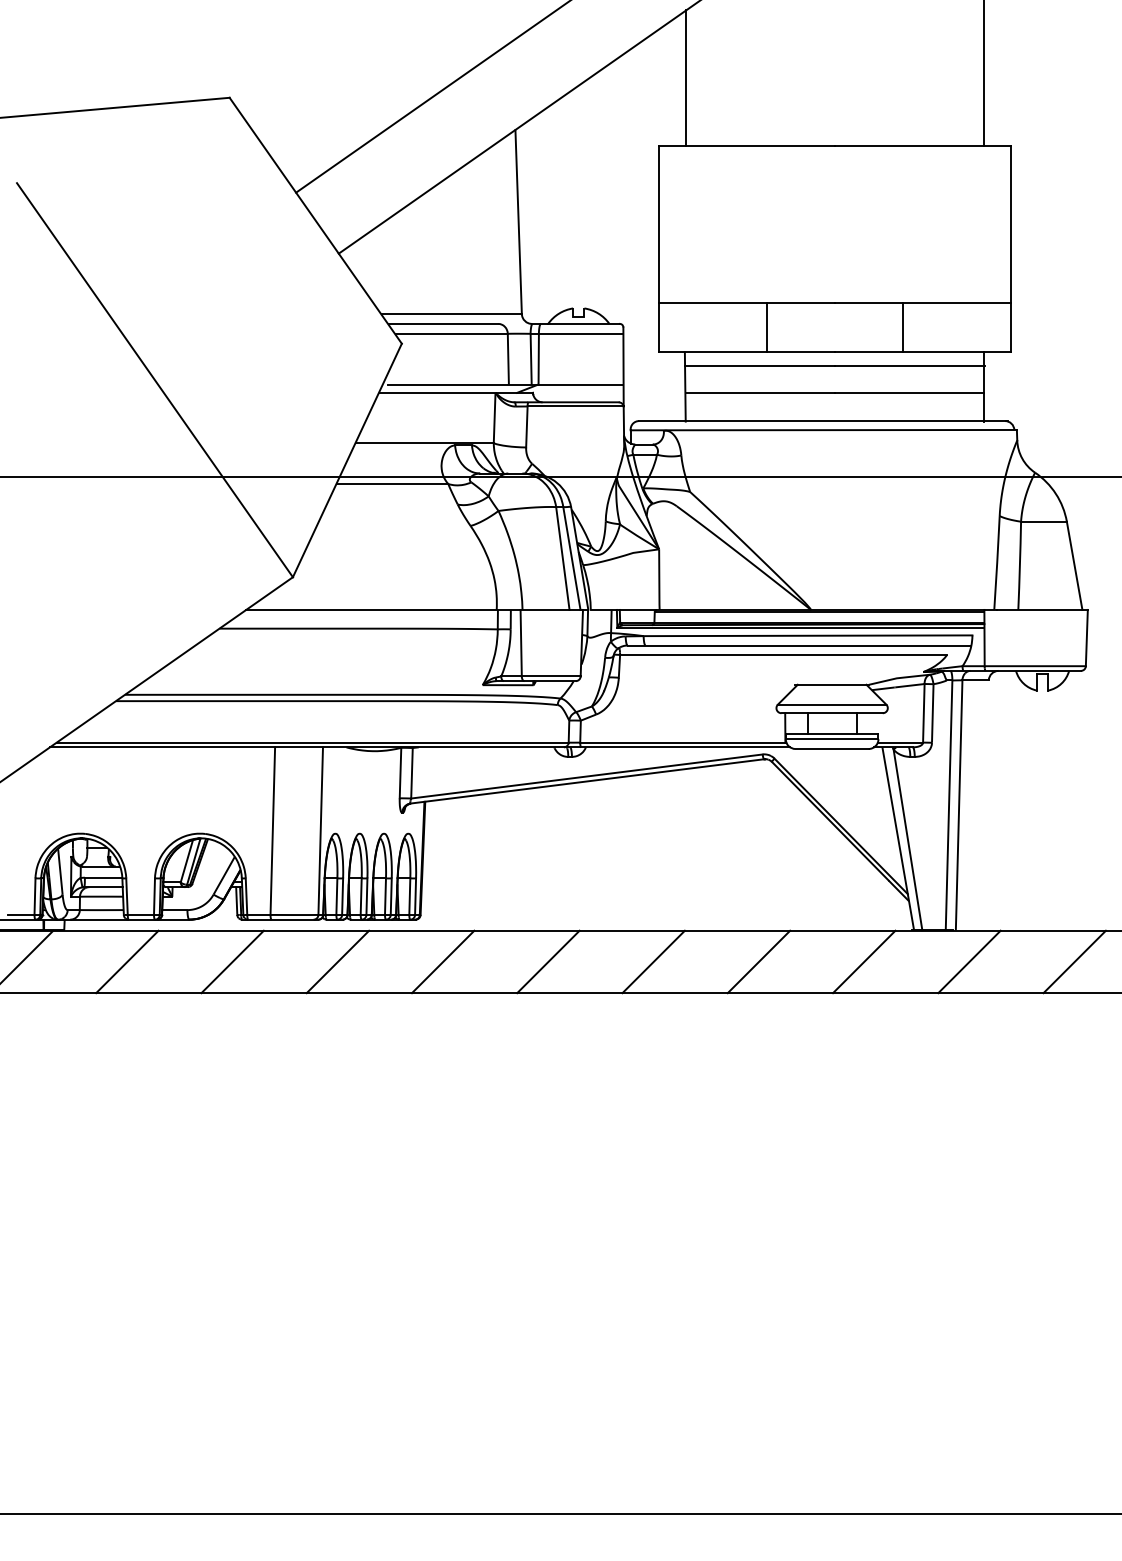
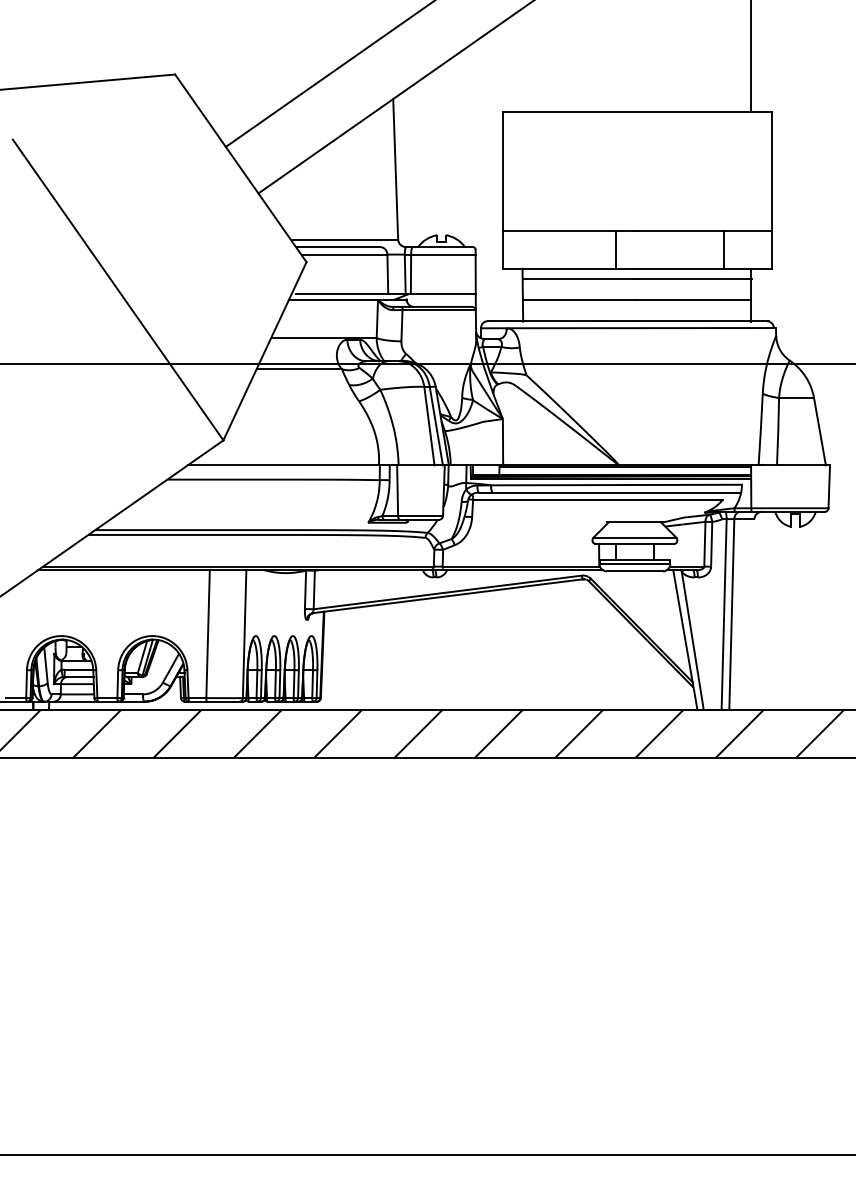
line: (686, 78) -> (523, 59), removed
line: (766, 327) -> (615, 249), moved
line: (903, 327) -> (724, 249), moved

